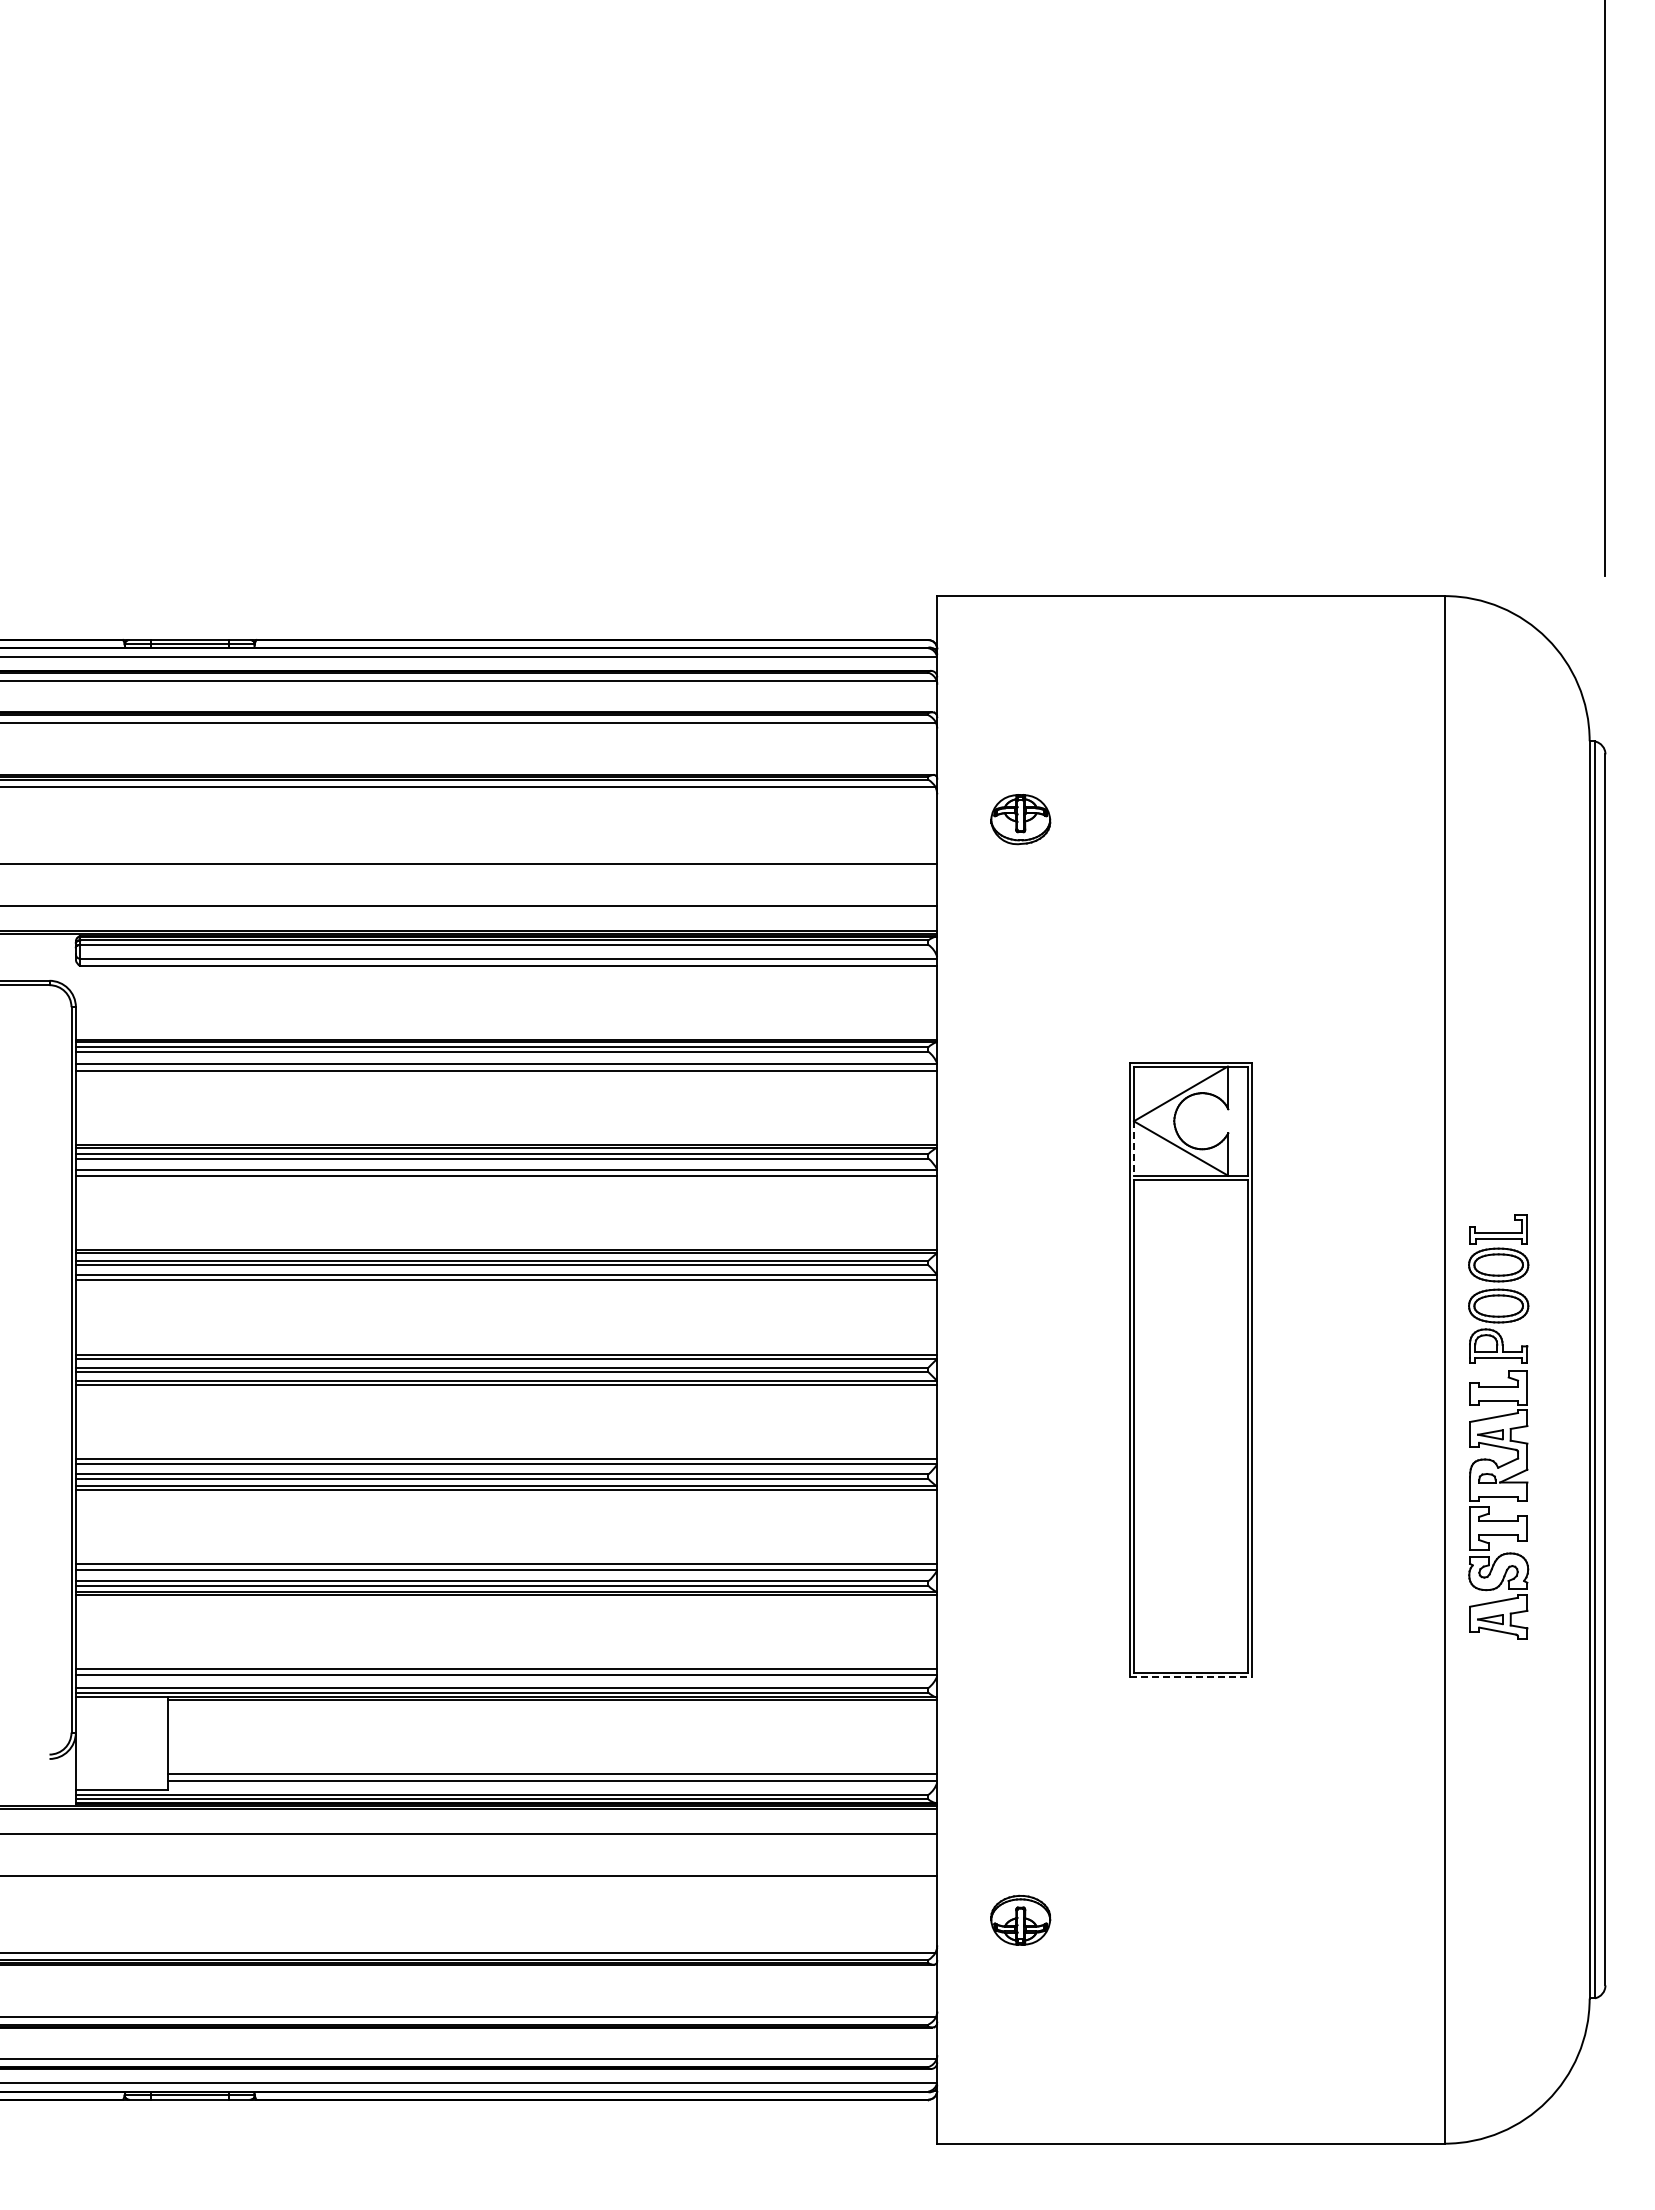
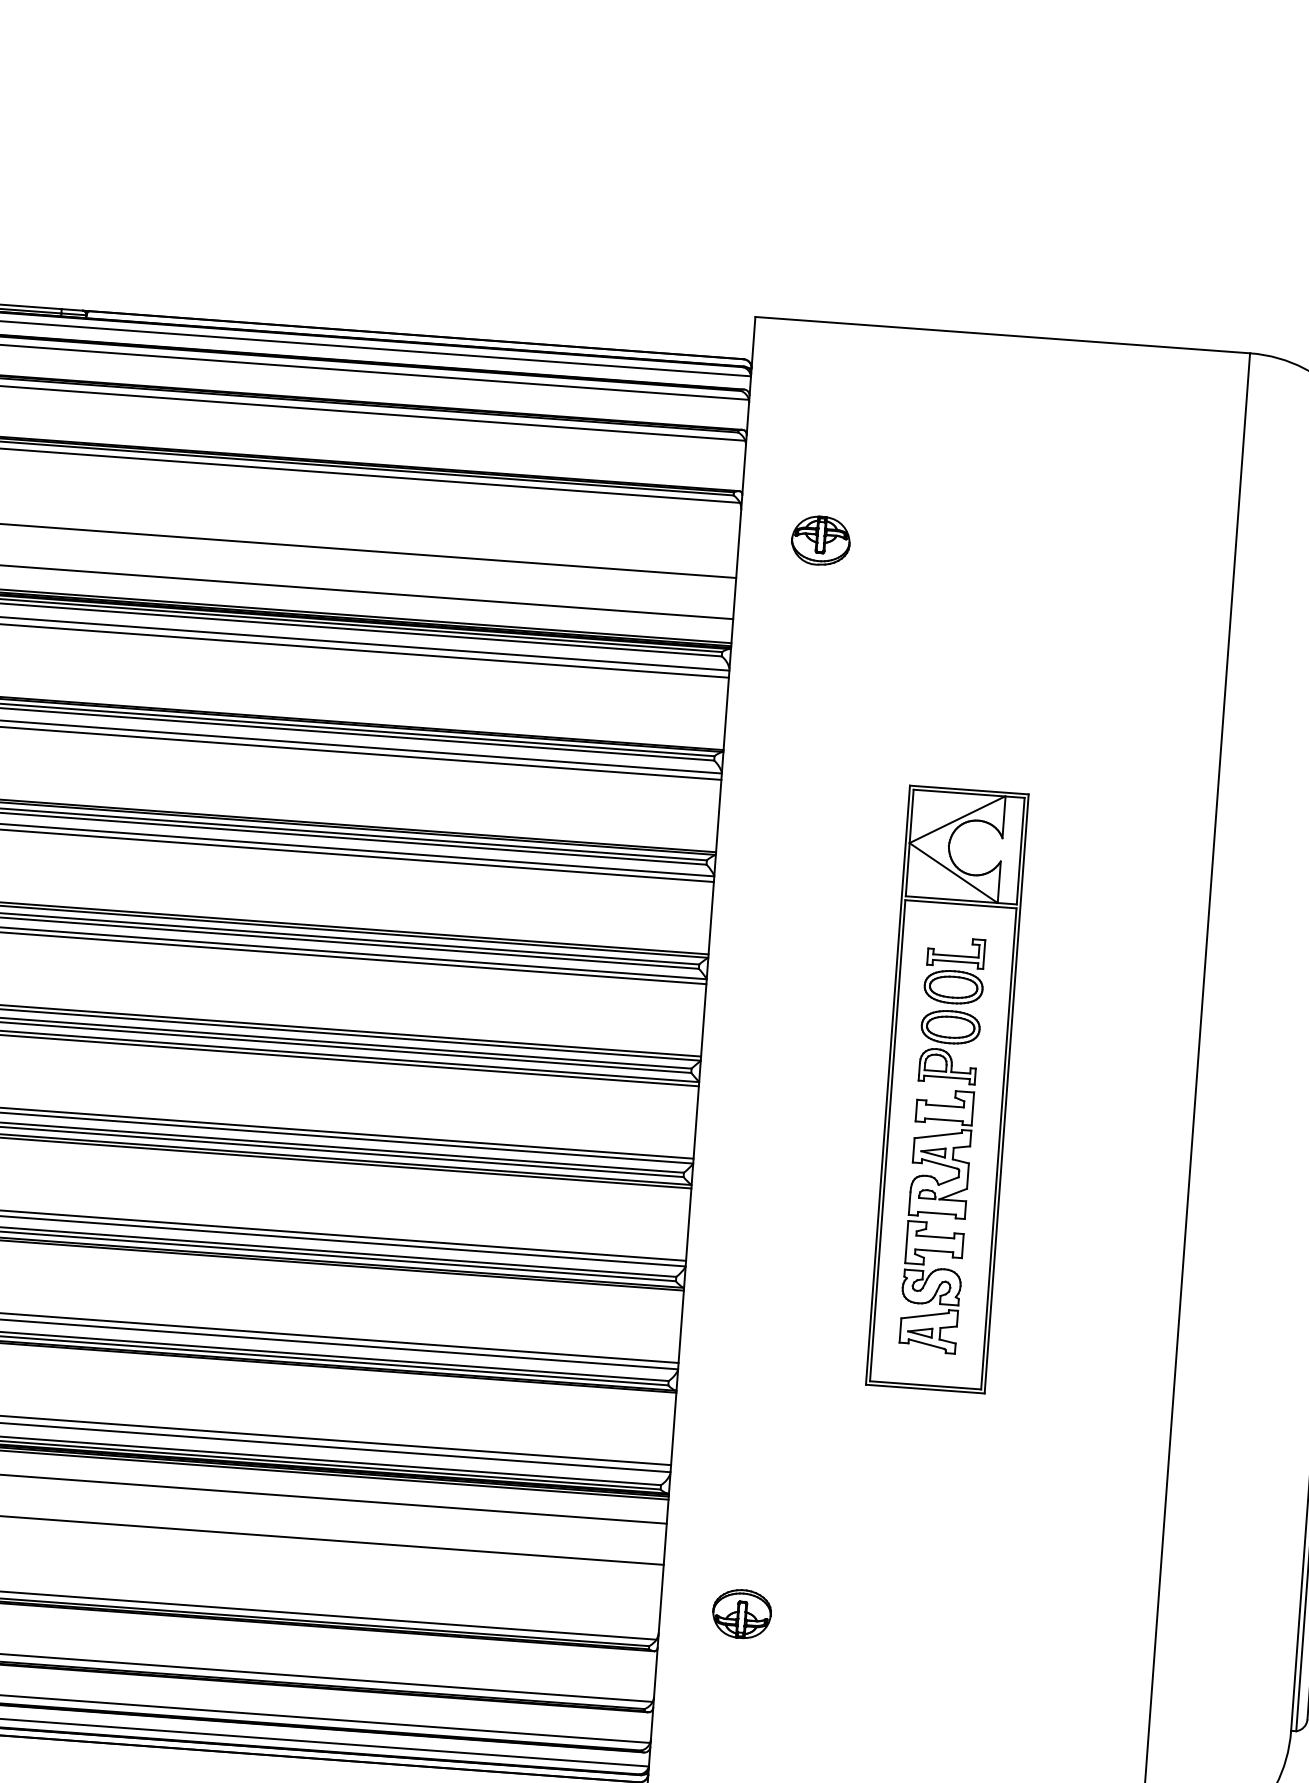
line: (1134, 1149) -> (908, 870), dashed -> solid
part: (1498, 1426) -> (941, 1144), moved
line: (1190, 1677) -> (924, 1389), dashed -> solid

